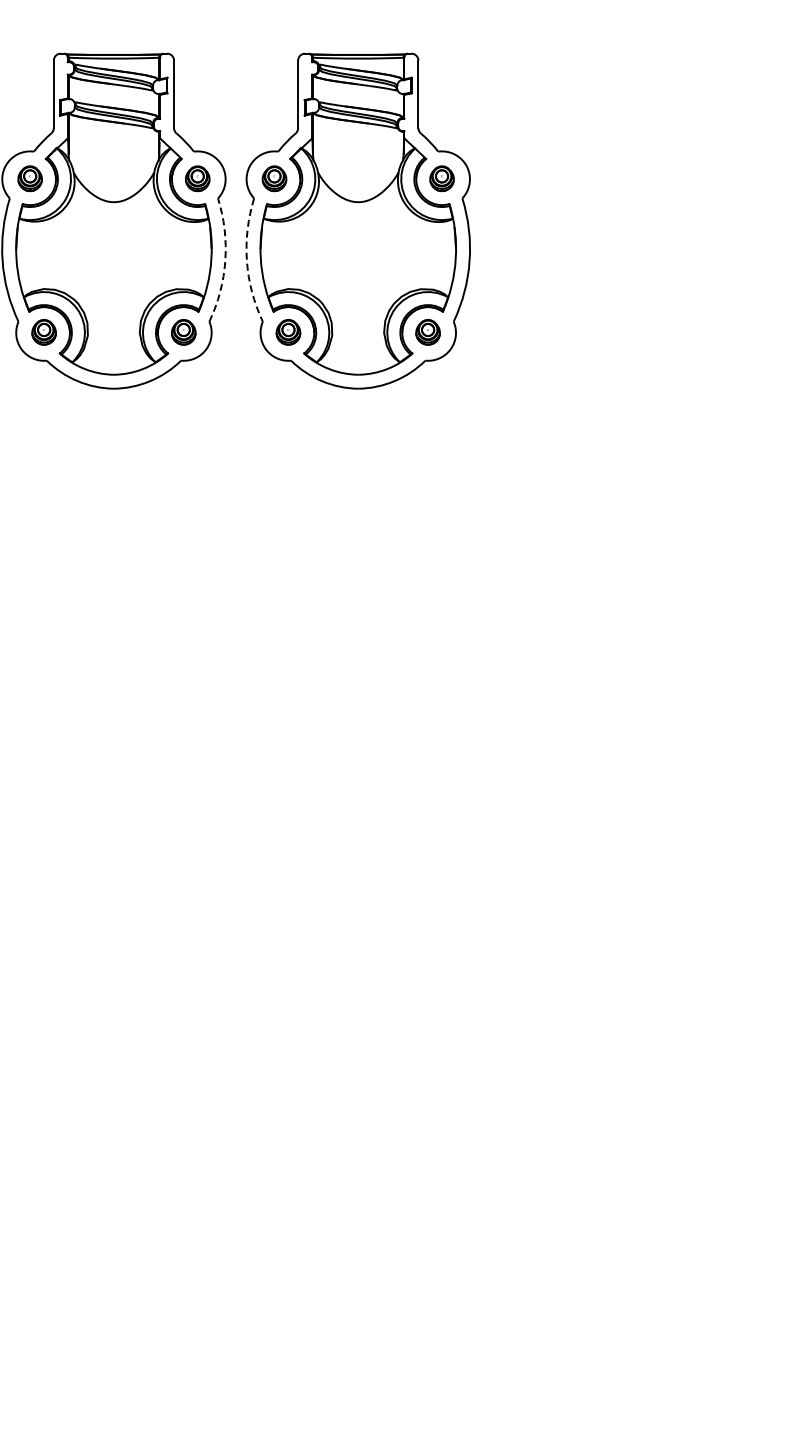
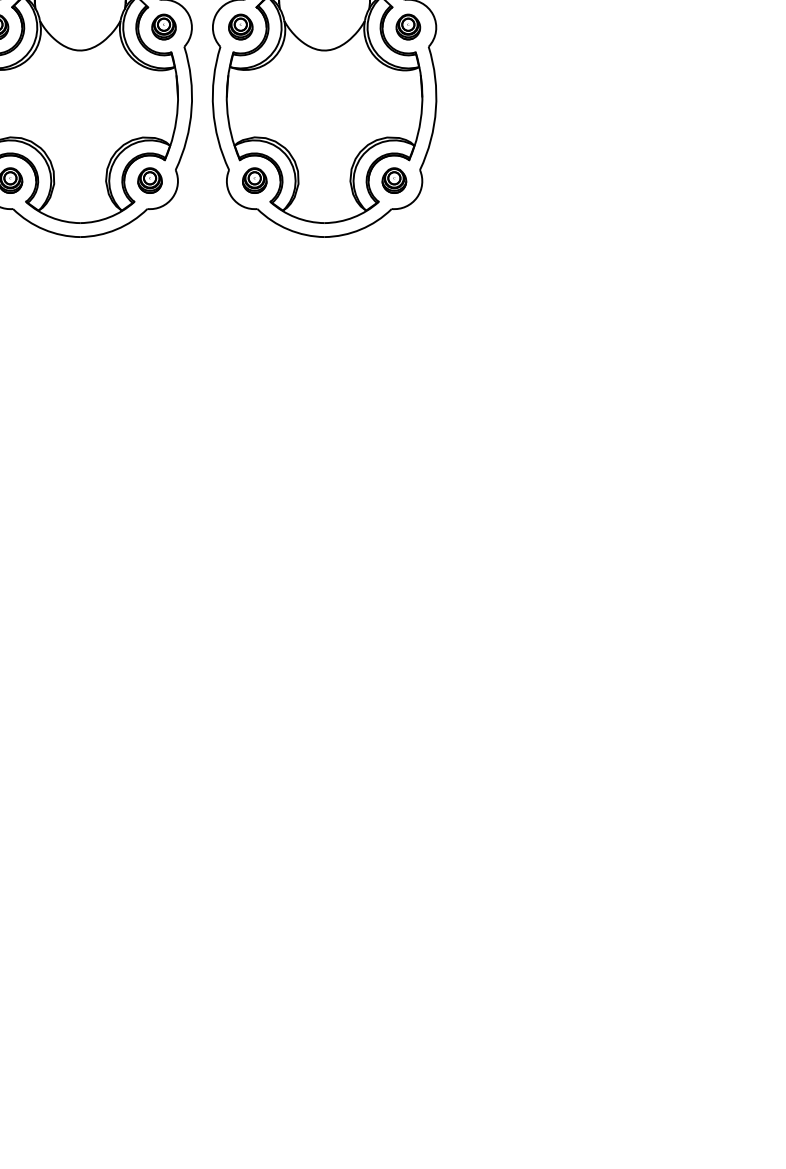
arc: (225, 260) -> (191, 108), dashed -> solid
arc: (246, 260) -> (212, 108), dashed -> solid

